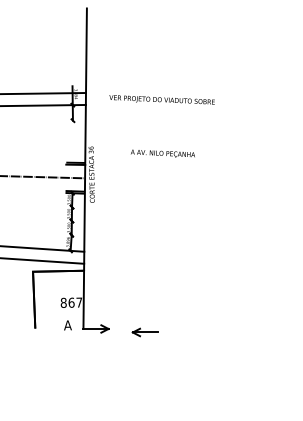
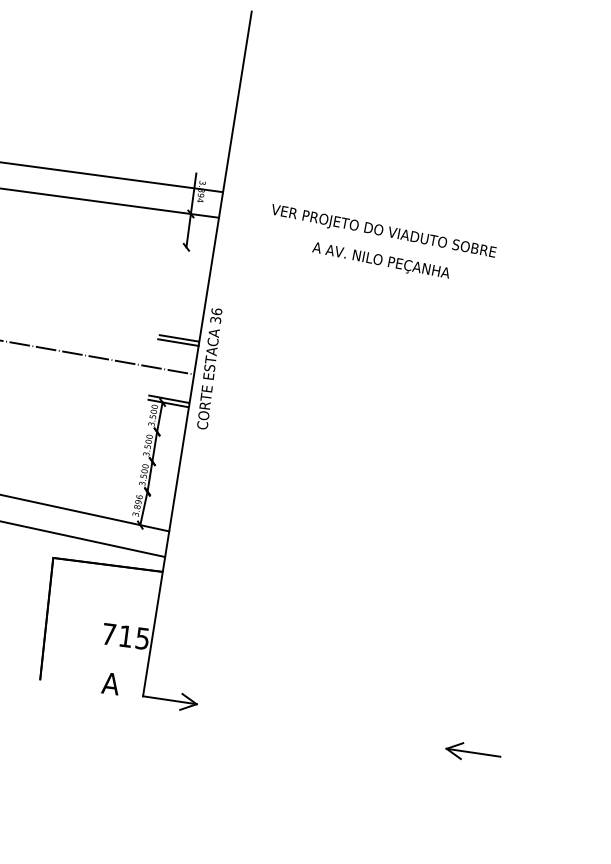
text: (162, 153) -> (380, 260), moved
text: (71, 302) -> (125, 635), 867 -> 715
part: (144, 332) -> (471, 752), moved

